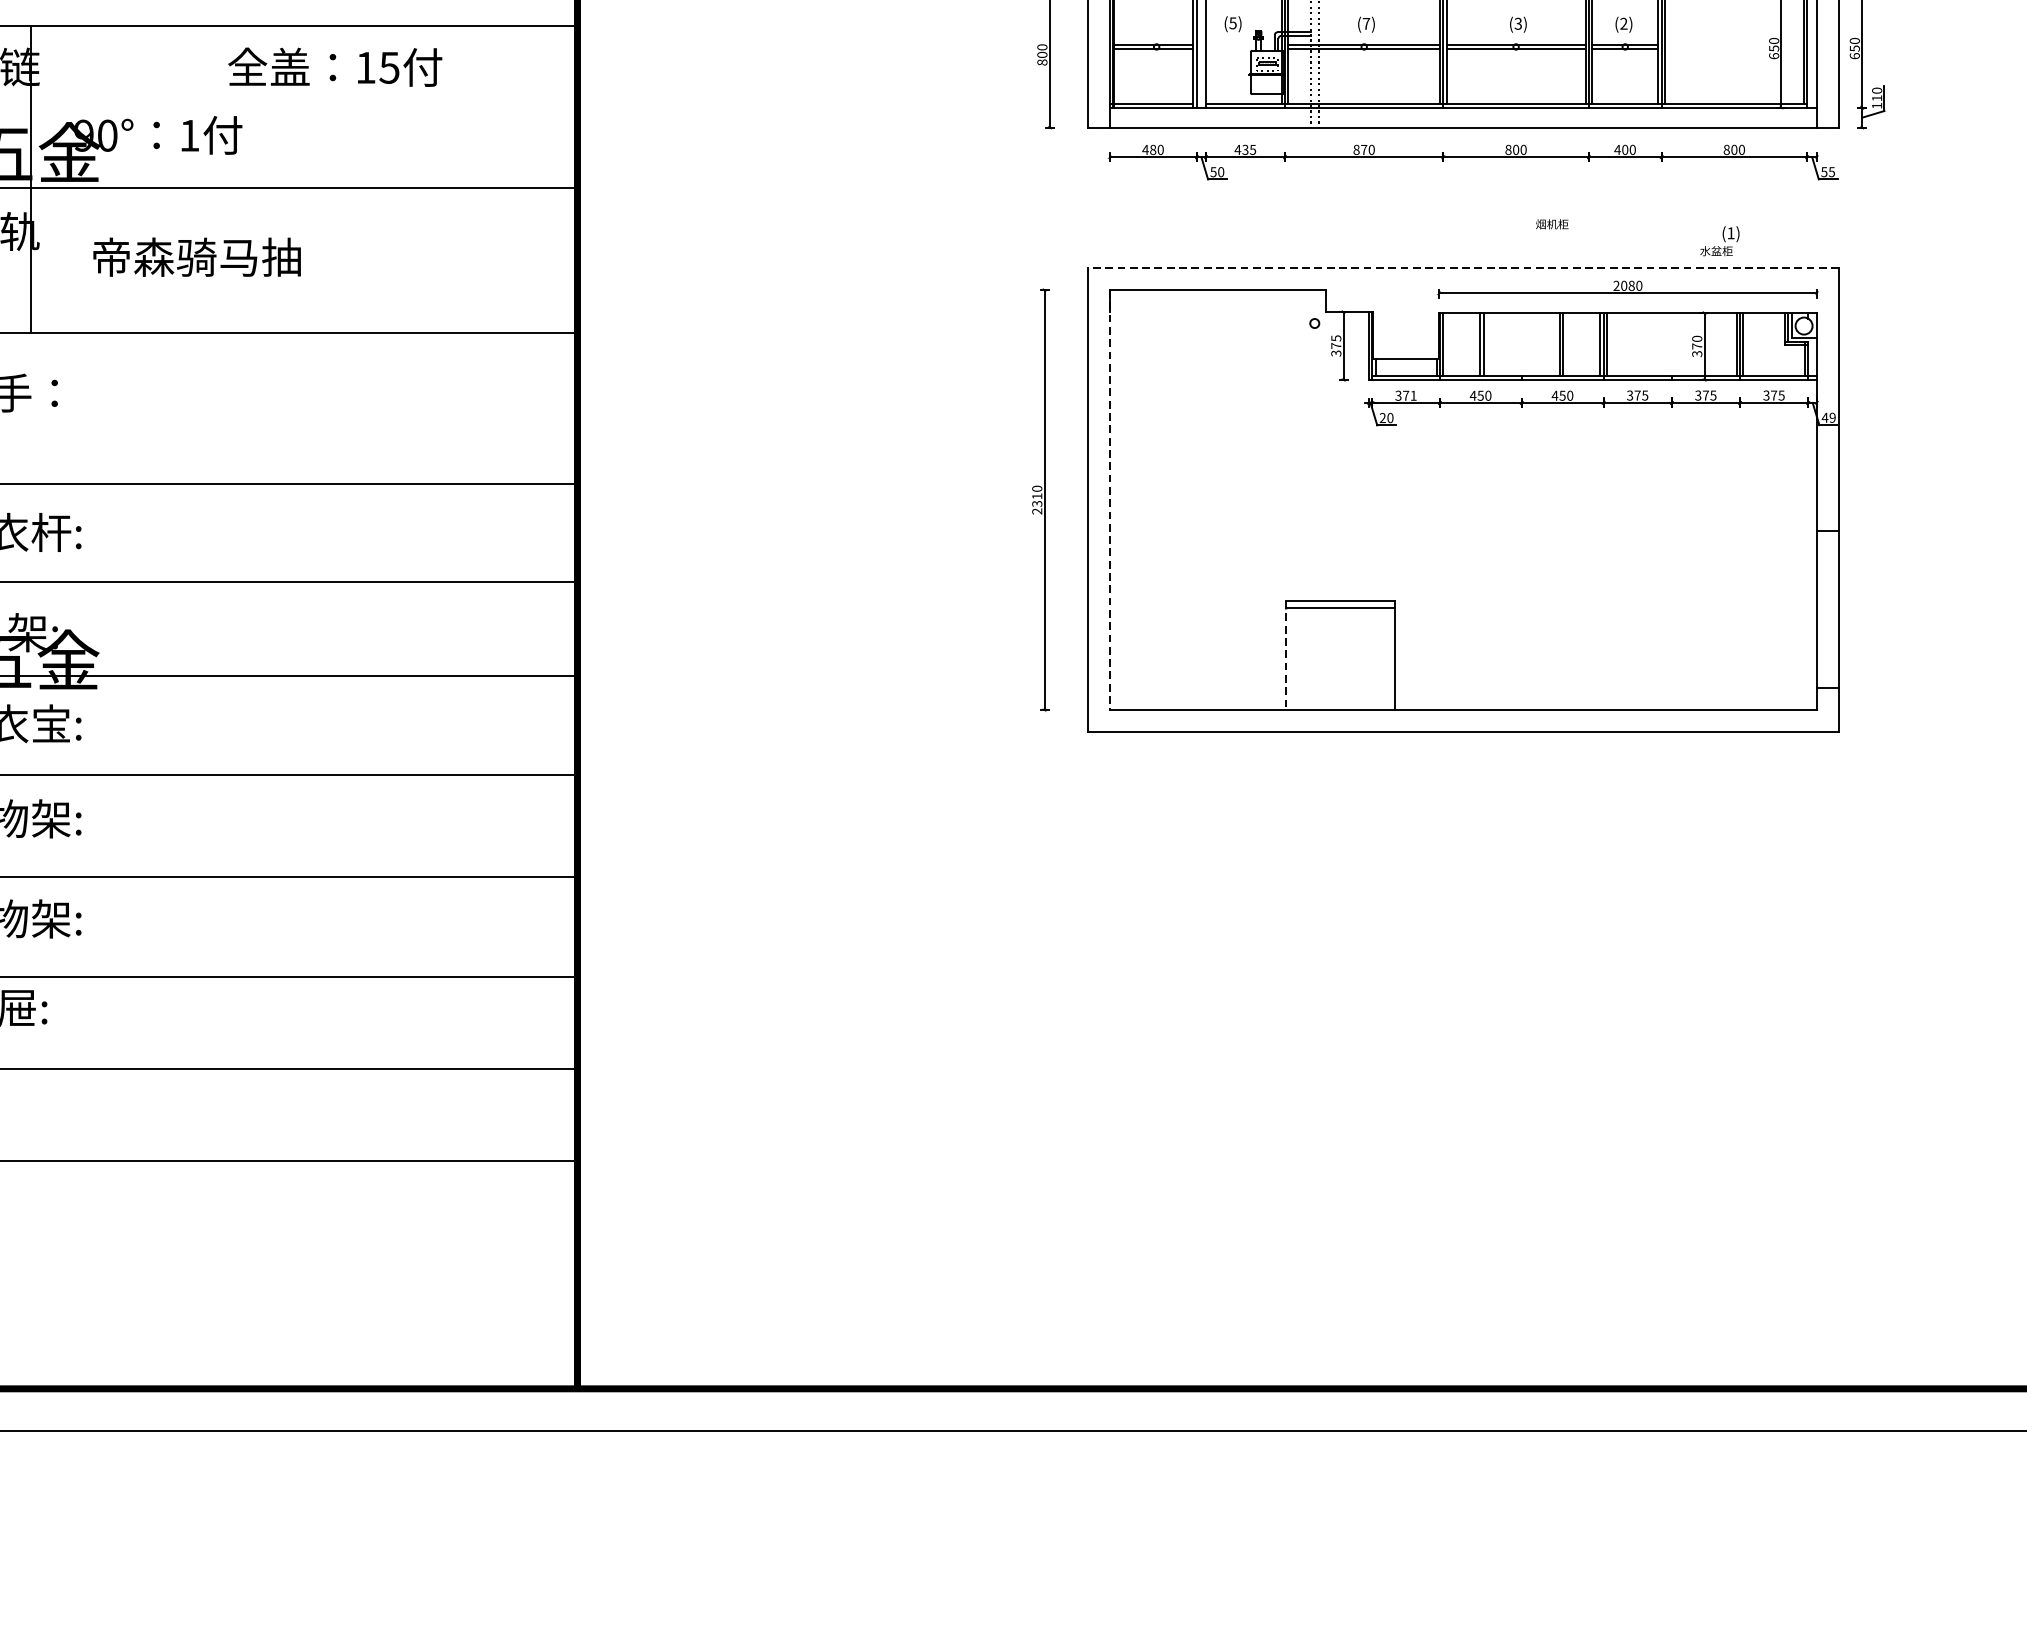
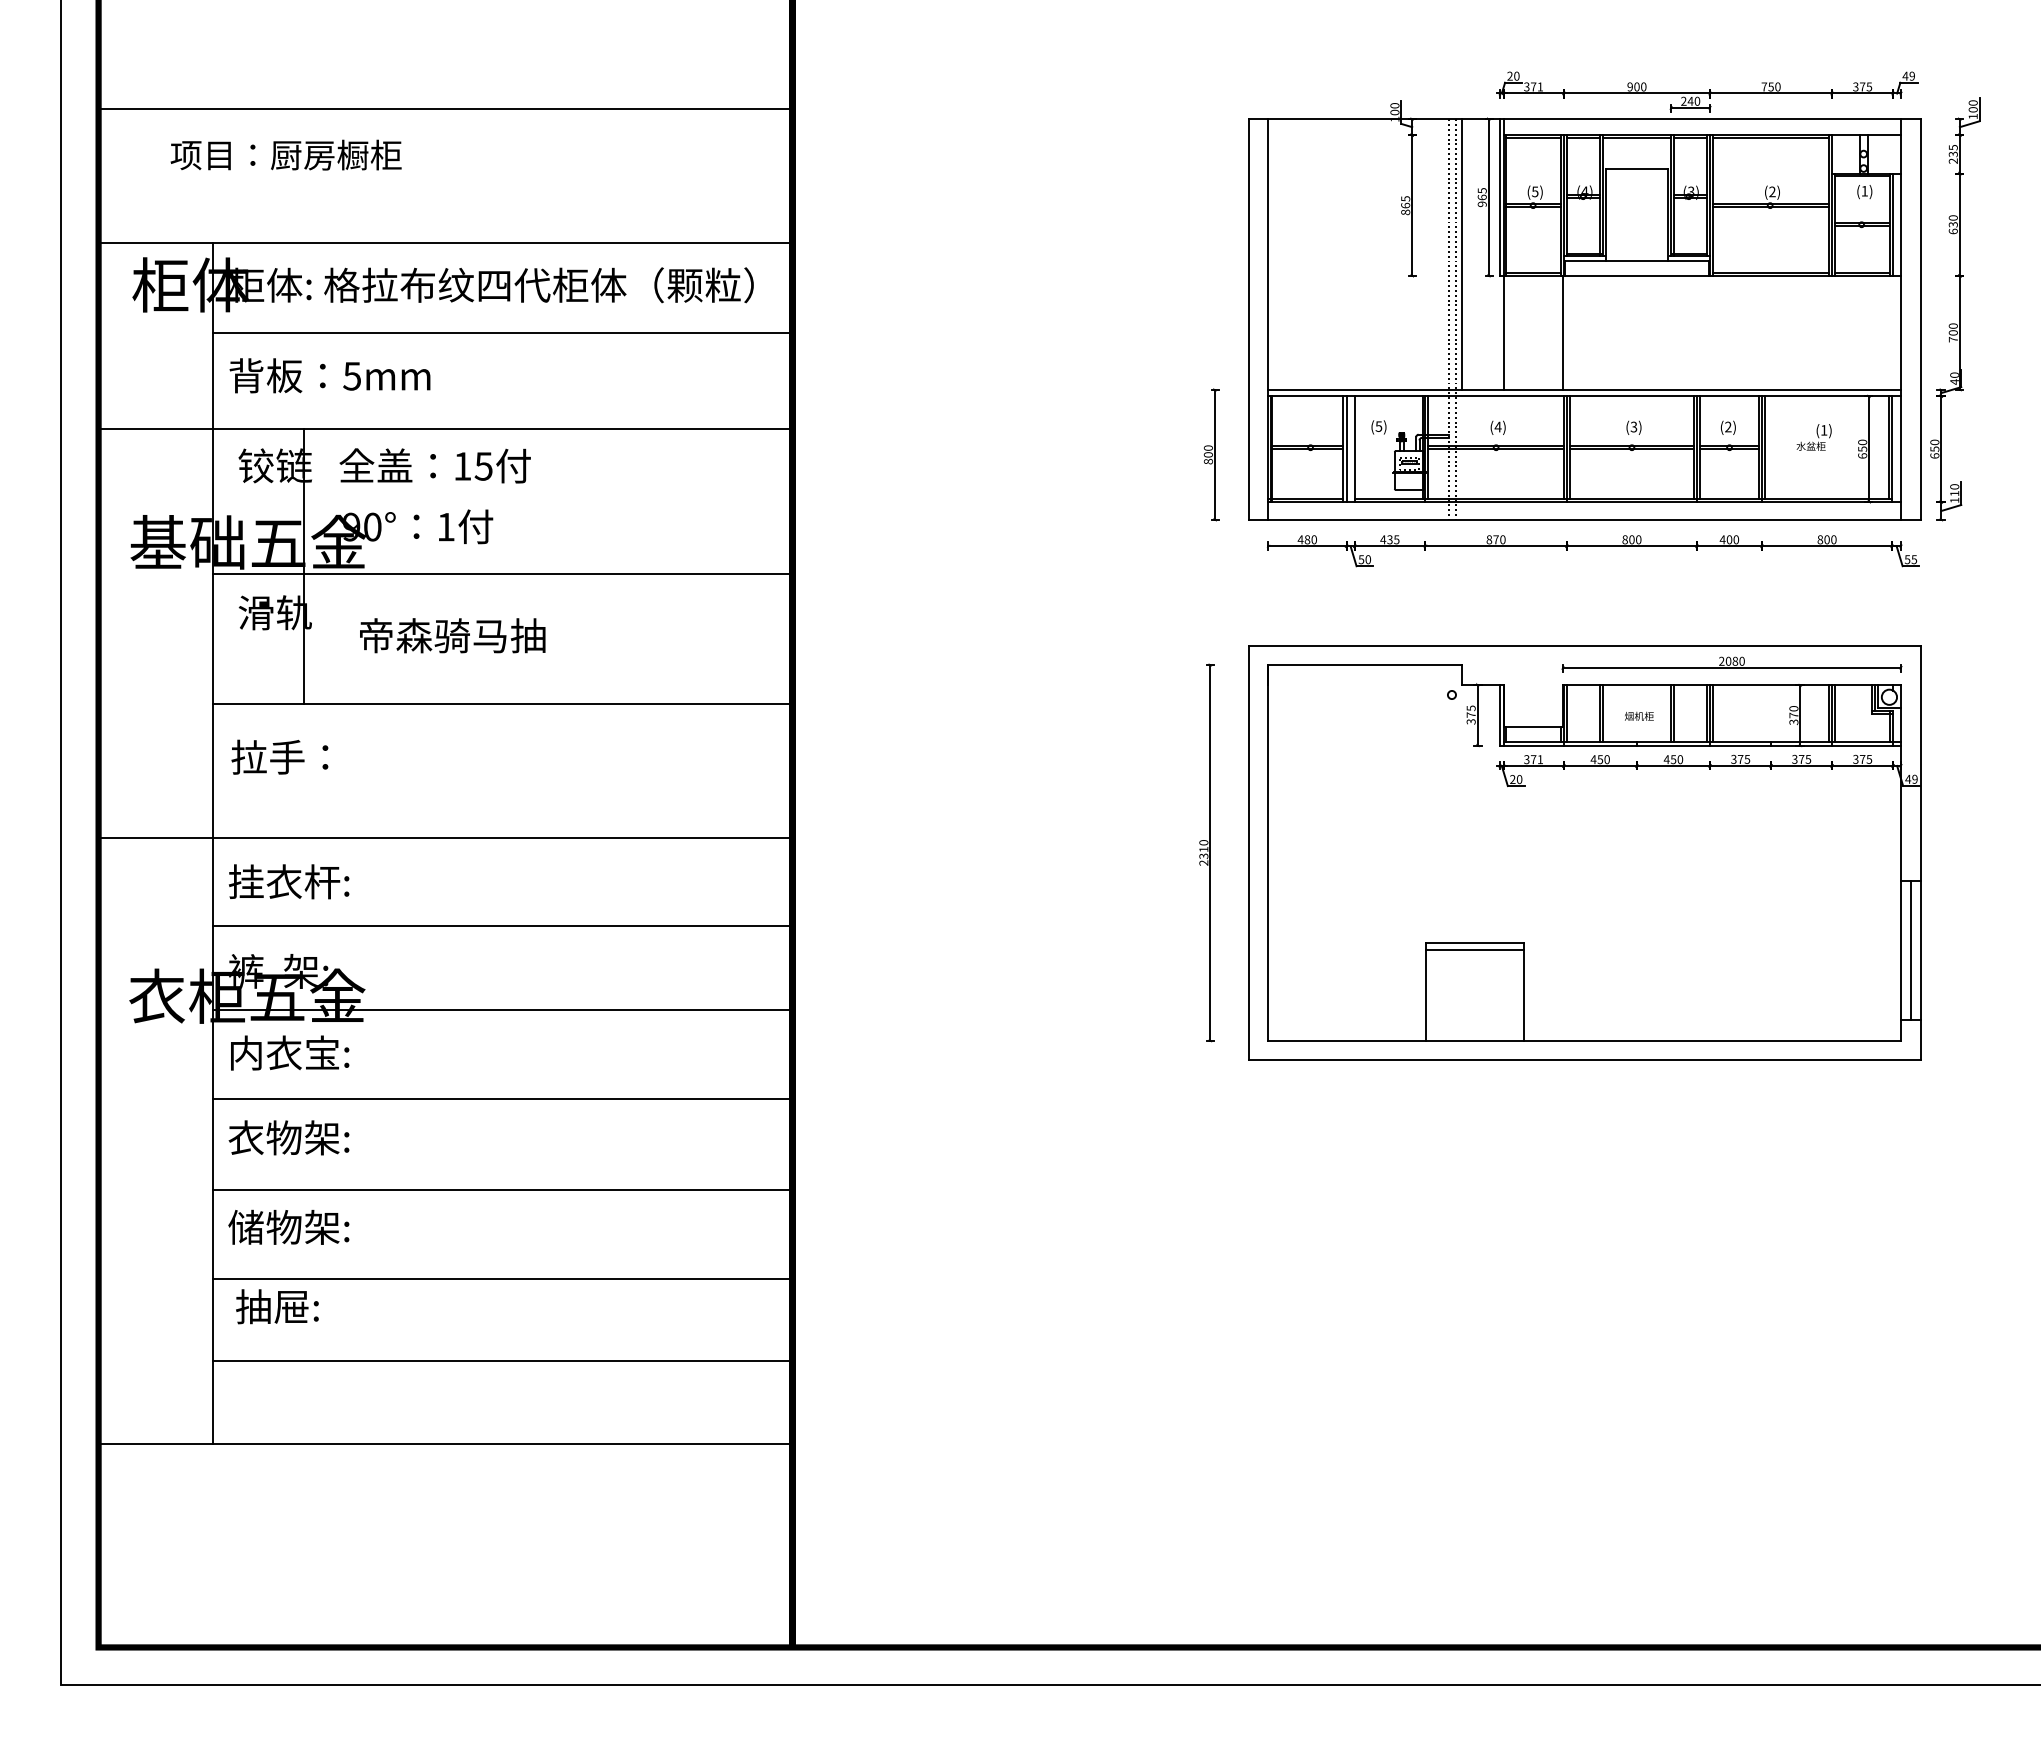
text: (1365, 23) -> (1497, 426), (7) -> (4)
text: (334, 66) -> (434, 465), moved
text: (1552, 223) -> (1639, 715), moved
text: (1719, 241) -> (1813, 437), moved
line: (1463, 268) -> (1584, 645), dashed -> solid
line: (1109, 499) -> (1268, 852), dashed -> solid
line: (1827, 609) -> (1910, 950), added
line: (1286, 655) -> (1426, 991), dashed -> solid

